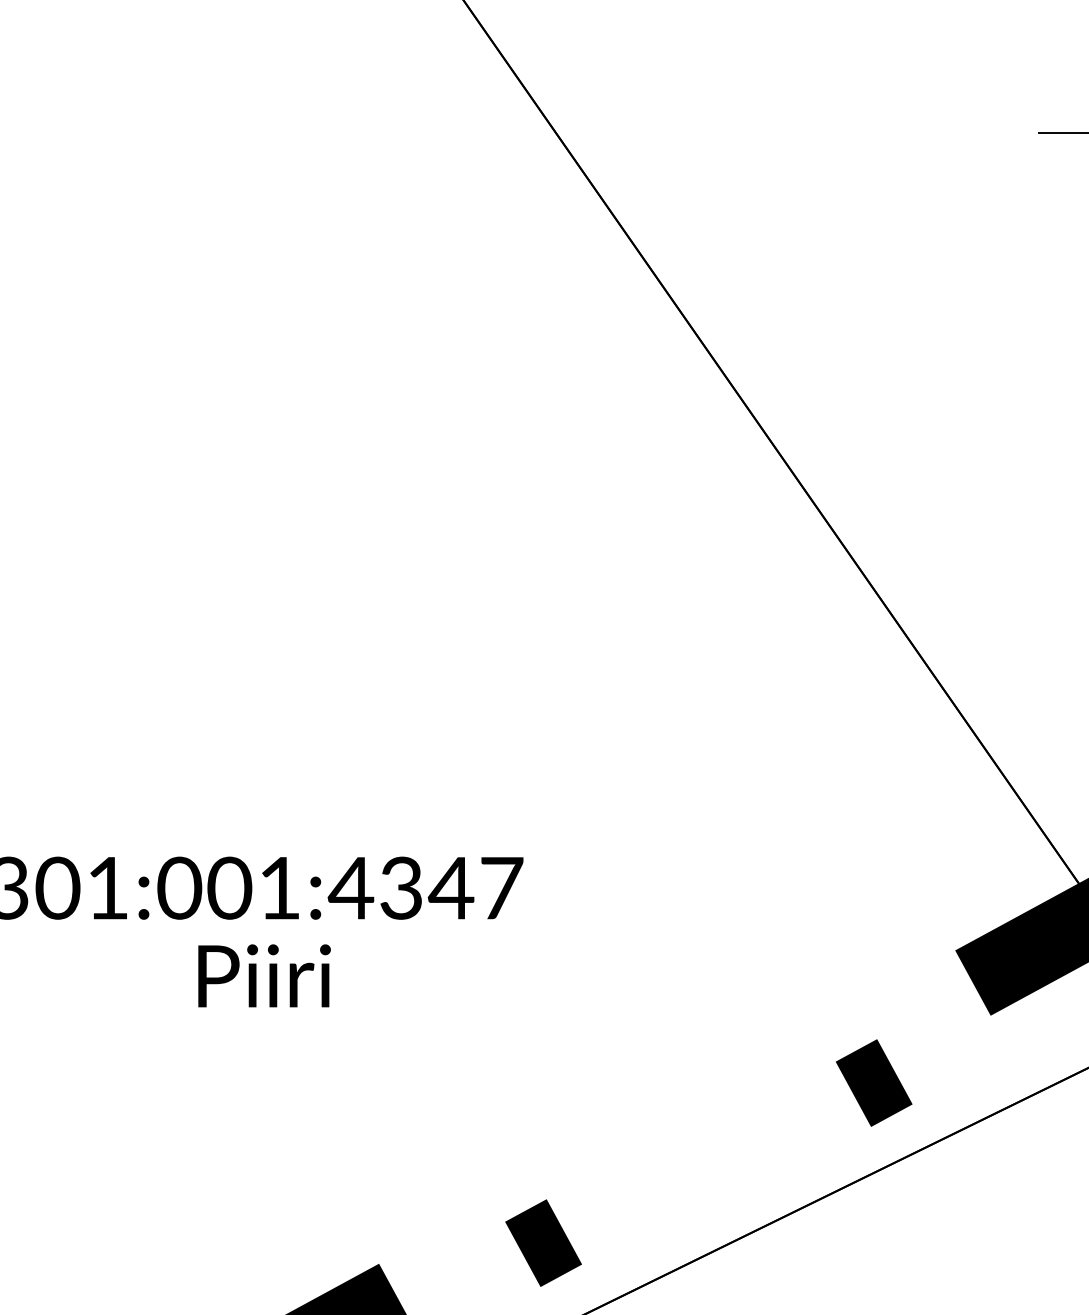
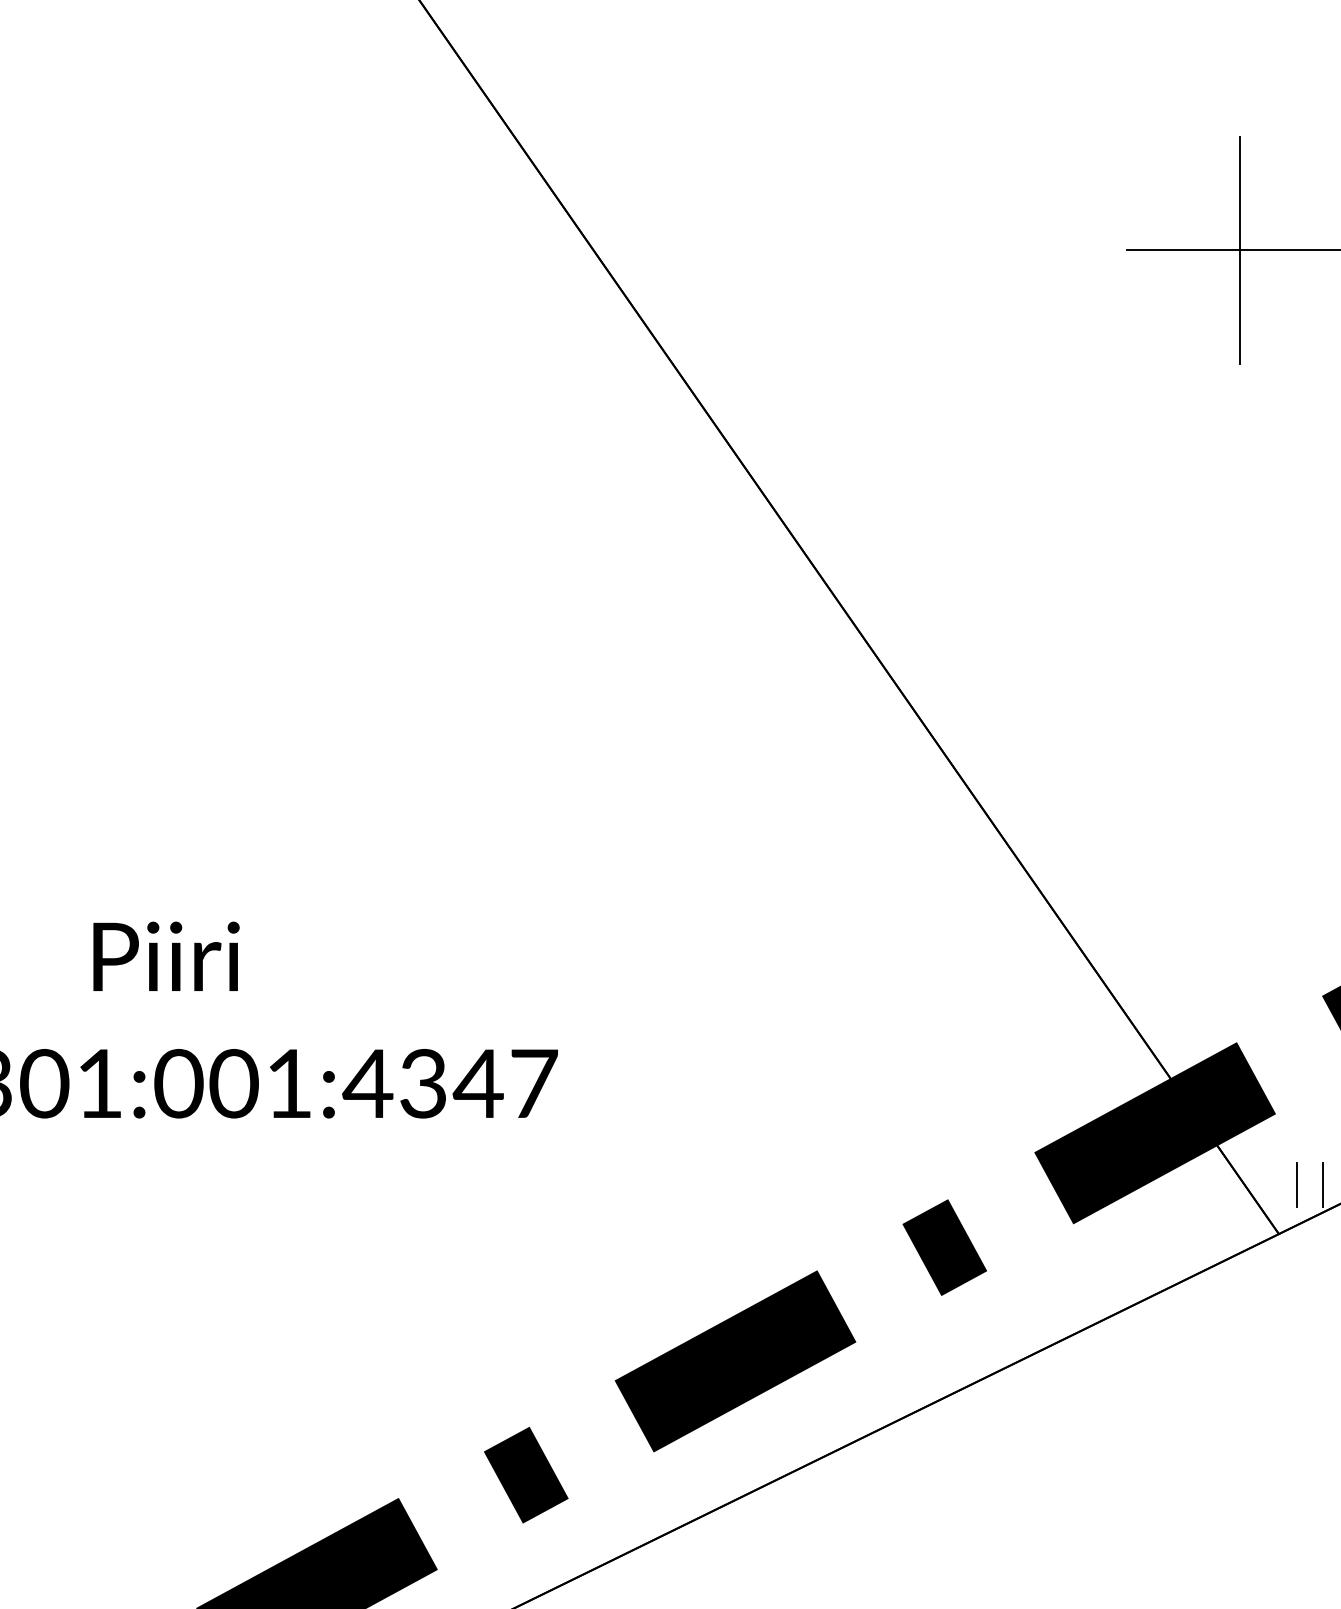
text: (264, 975) -> (166, 955), moved
part: (873, 1082) -> (944, 1247), moved
fill: (684, 1140) -> (735, 1361), added
part: (543, 1243) -> (526, 1475), moved

